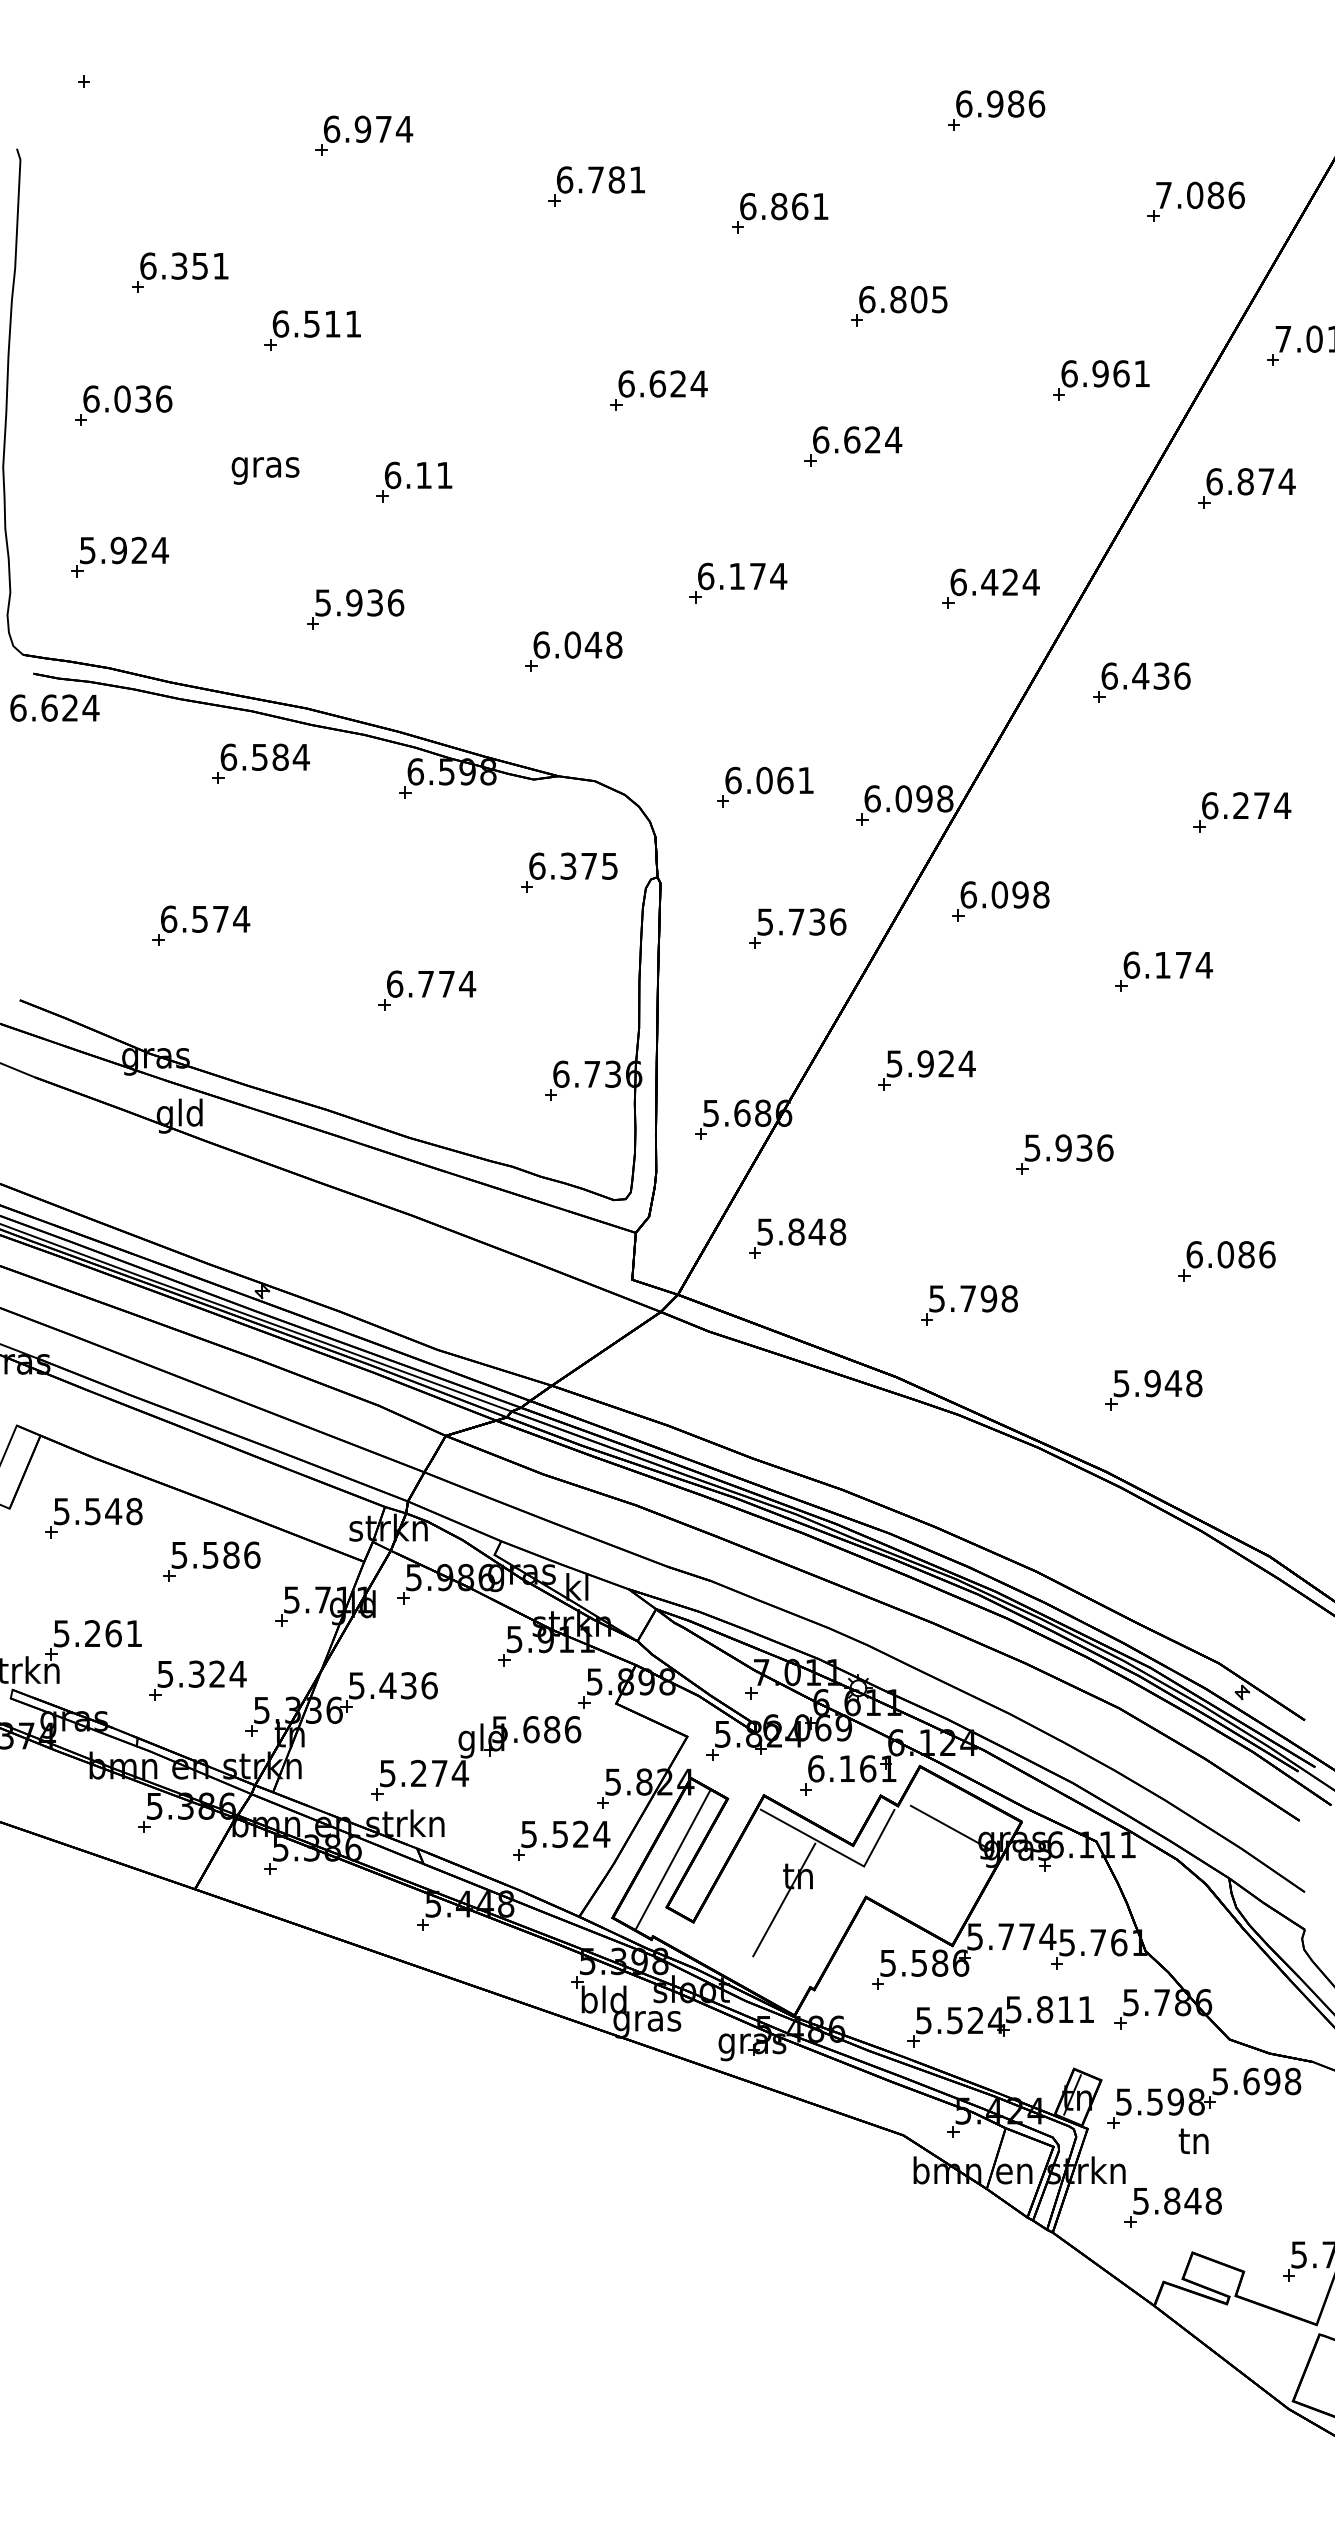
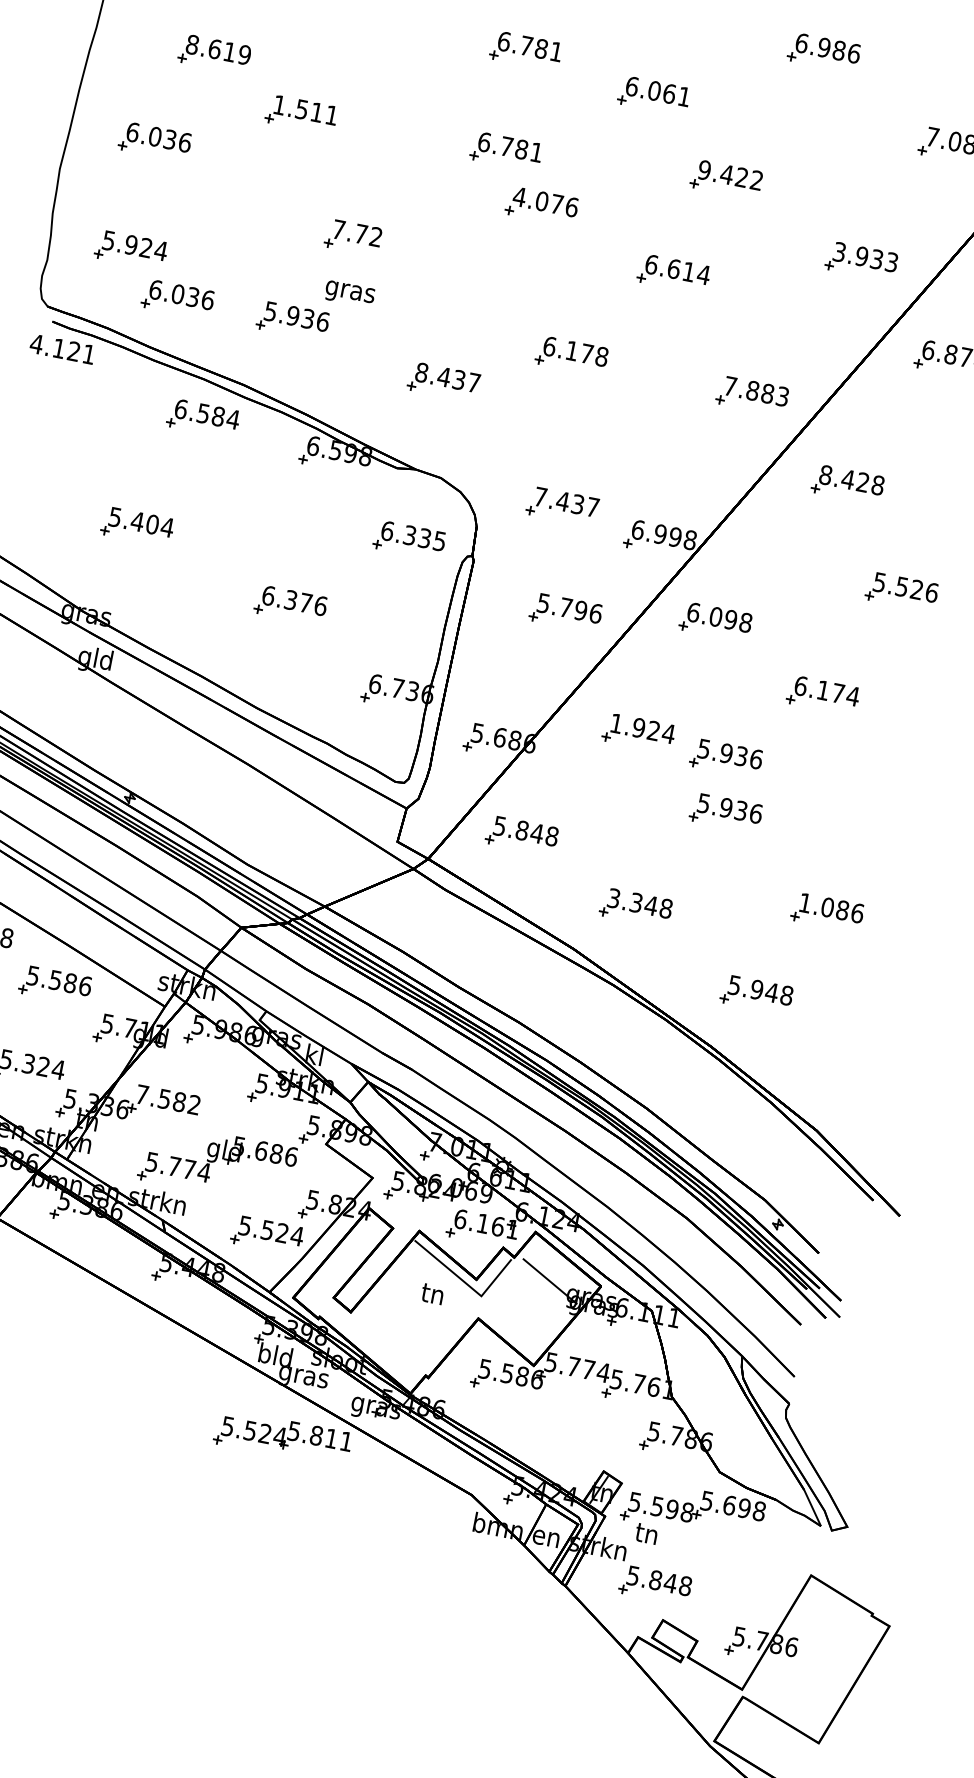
text: (779, 206) -> (654, 90), 6.861 -> 6.061
text: (184, 265) -> (218, 49), 6.351 -> 8.619
text: (903, 299) -> (730, 175), 6.805 -> 9.422
text: (280, 323) -> (279, 104), 6.511 -> 1.511
part: (596, 326) -> (506, 151), added
text: (1105, 373) -> (865, 257), 6.961 -> 3.933
text: (662, 383) -> (545, 201), 6.624 -> 4.076
text: (872, 439) -> (688, 271), 6.624 -> 6.614
text: (265, 470) -> (349, 293), moved
text: (418, 475) -> (357, 233), 6.11 -> 7.72
text: (778, 576) -> (601, 356), 6.174 -> 6.178
text: (994, 582) -> (756, 391), 6.424 -> 7.883
part: (195, 610) -> (177, 299), added
text: (577, 644) -> (447, 377), 6.048 -> 8.437
text: (1145, 675) -> (851, 479), 6.436 -> 8.428
text: (54, 707) -> (62, 348), 6.624 -> 4.121
text: (769, 780) -> (566, 502), 6.061 -> 7.437
text: (903, 798) -> (660, 534), 6.098 -> 6.998
text: (1246, 805) -> (905, 587), 6.274 -> 5.526
text: (588, 865) -> (424, 537), 6.375 -> 6.335
text: (195, 918) -> (134, 520), 6.574 -> 5.404
text: (817, 921) -> (581, 610), 5.736 -> 5.796
text: (447, 983) -> (306, 602), 6.774 -> 6.376
text: (894, 1063) -> (616, 723), 5.924 -> 1.924
part: (1050, 1081) -> (726, 758), added
text: (1194, 1254) -> (805, 902), 6.086 -> 1.086
text: (963, 1298) -> (632, 901), 5.798 -> 3.348
text: (393, 1685) -> (168, 1099), 5.436 -> 7.582
text: (418, 1772) -> (174, 1165), 5.274 -> 5.774
line: (672, 1859) -> (344, 1264), removed
line: (784, 1899) -> (419, 1308), removed
part: (1000, 2021) -> (282, 1438), moved
text: (1193, 2140) -> (646, 1533), moved

